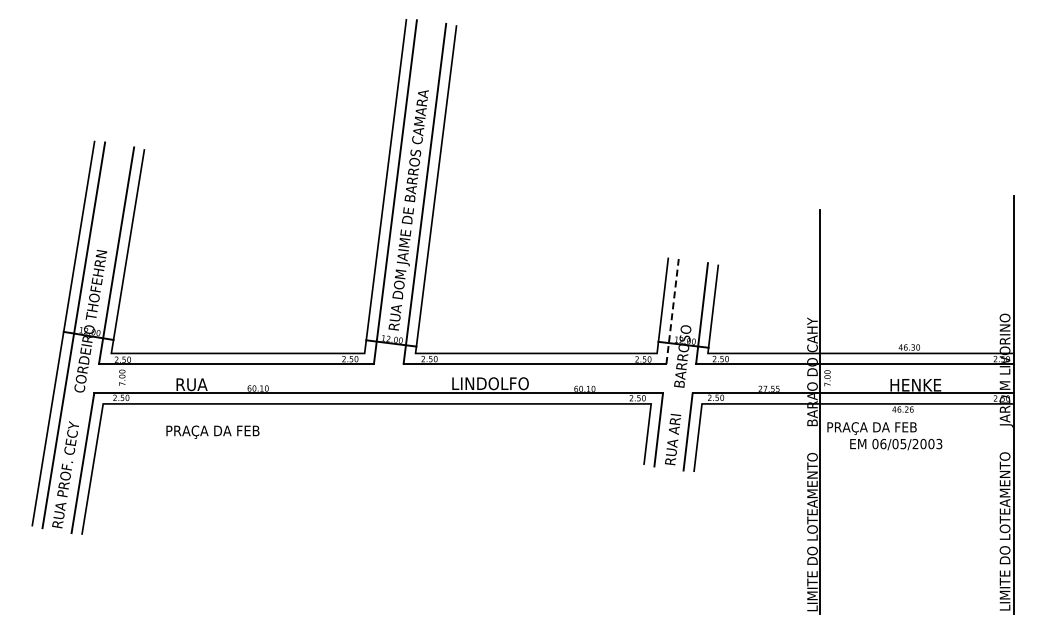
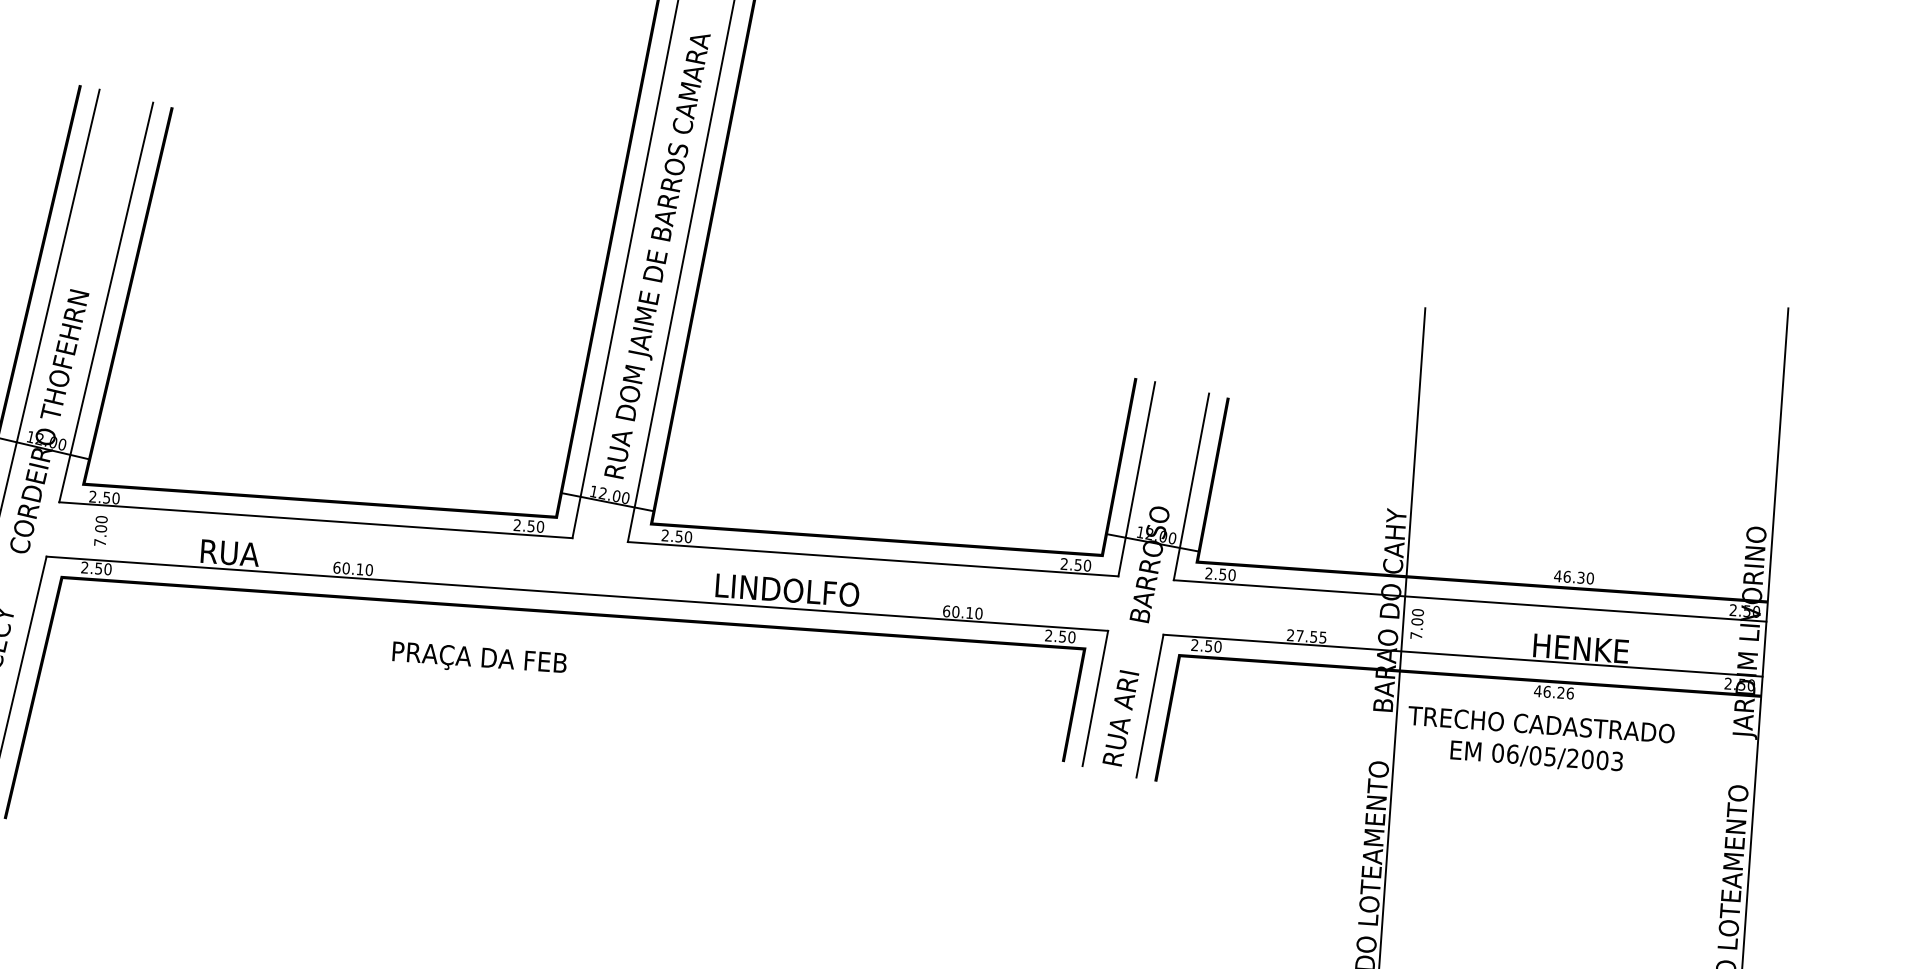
line: (672, 311) -> (1136, 479), dashed -> solid
text: (897, 428) -> (1541, 726), PRAÇA DA FEB -> TRECHO CADASTRADO
text: (212, 431) -> (478, 658), moved

